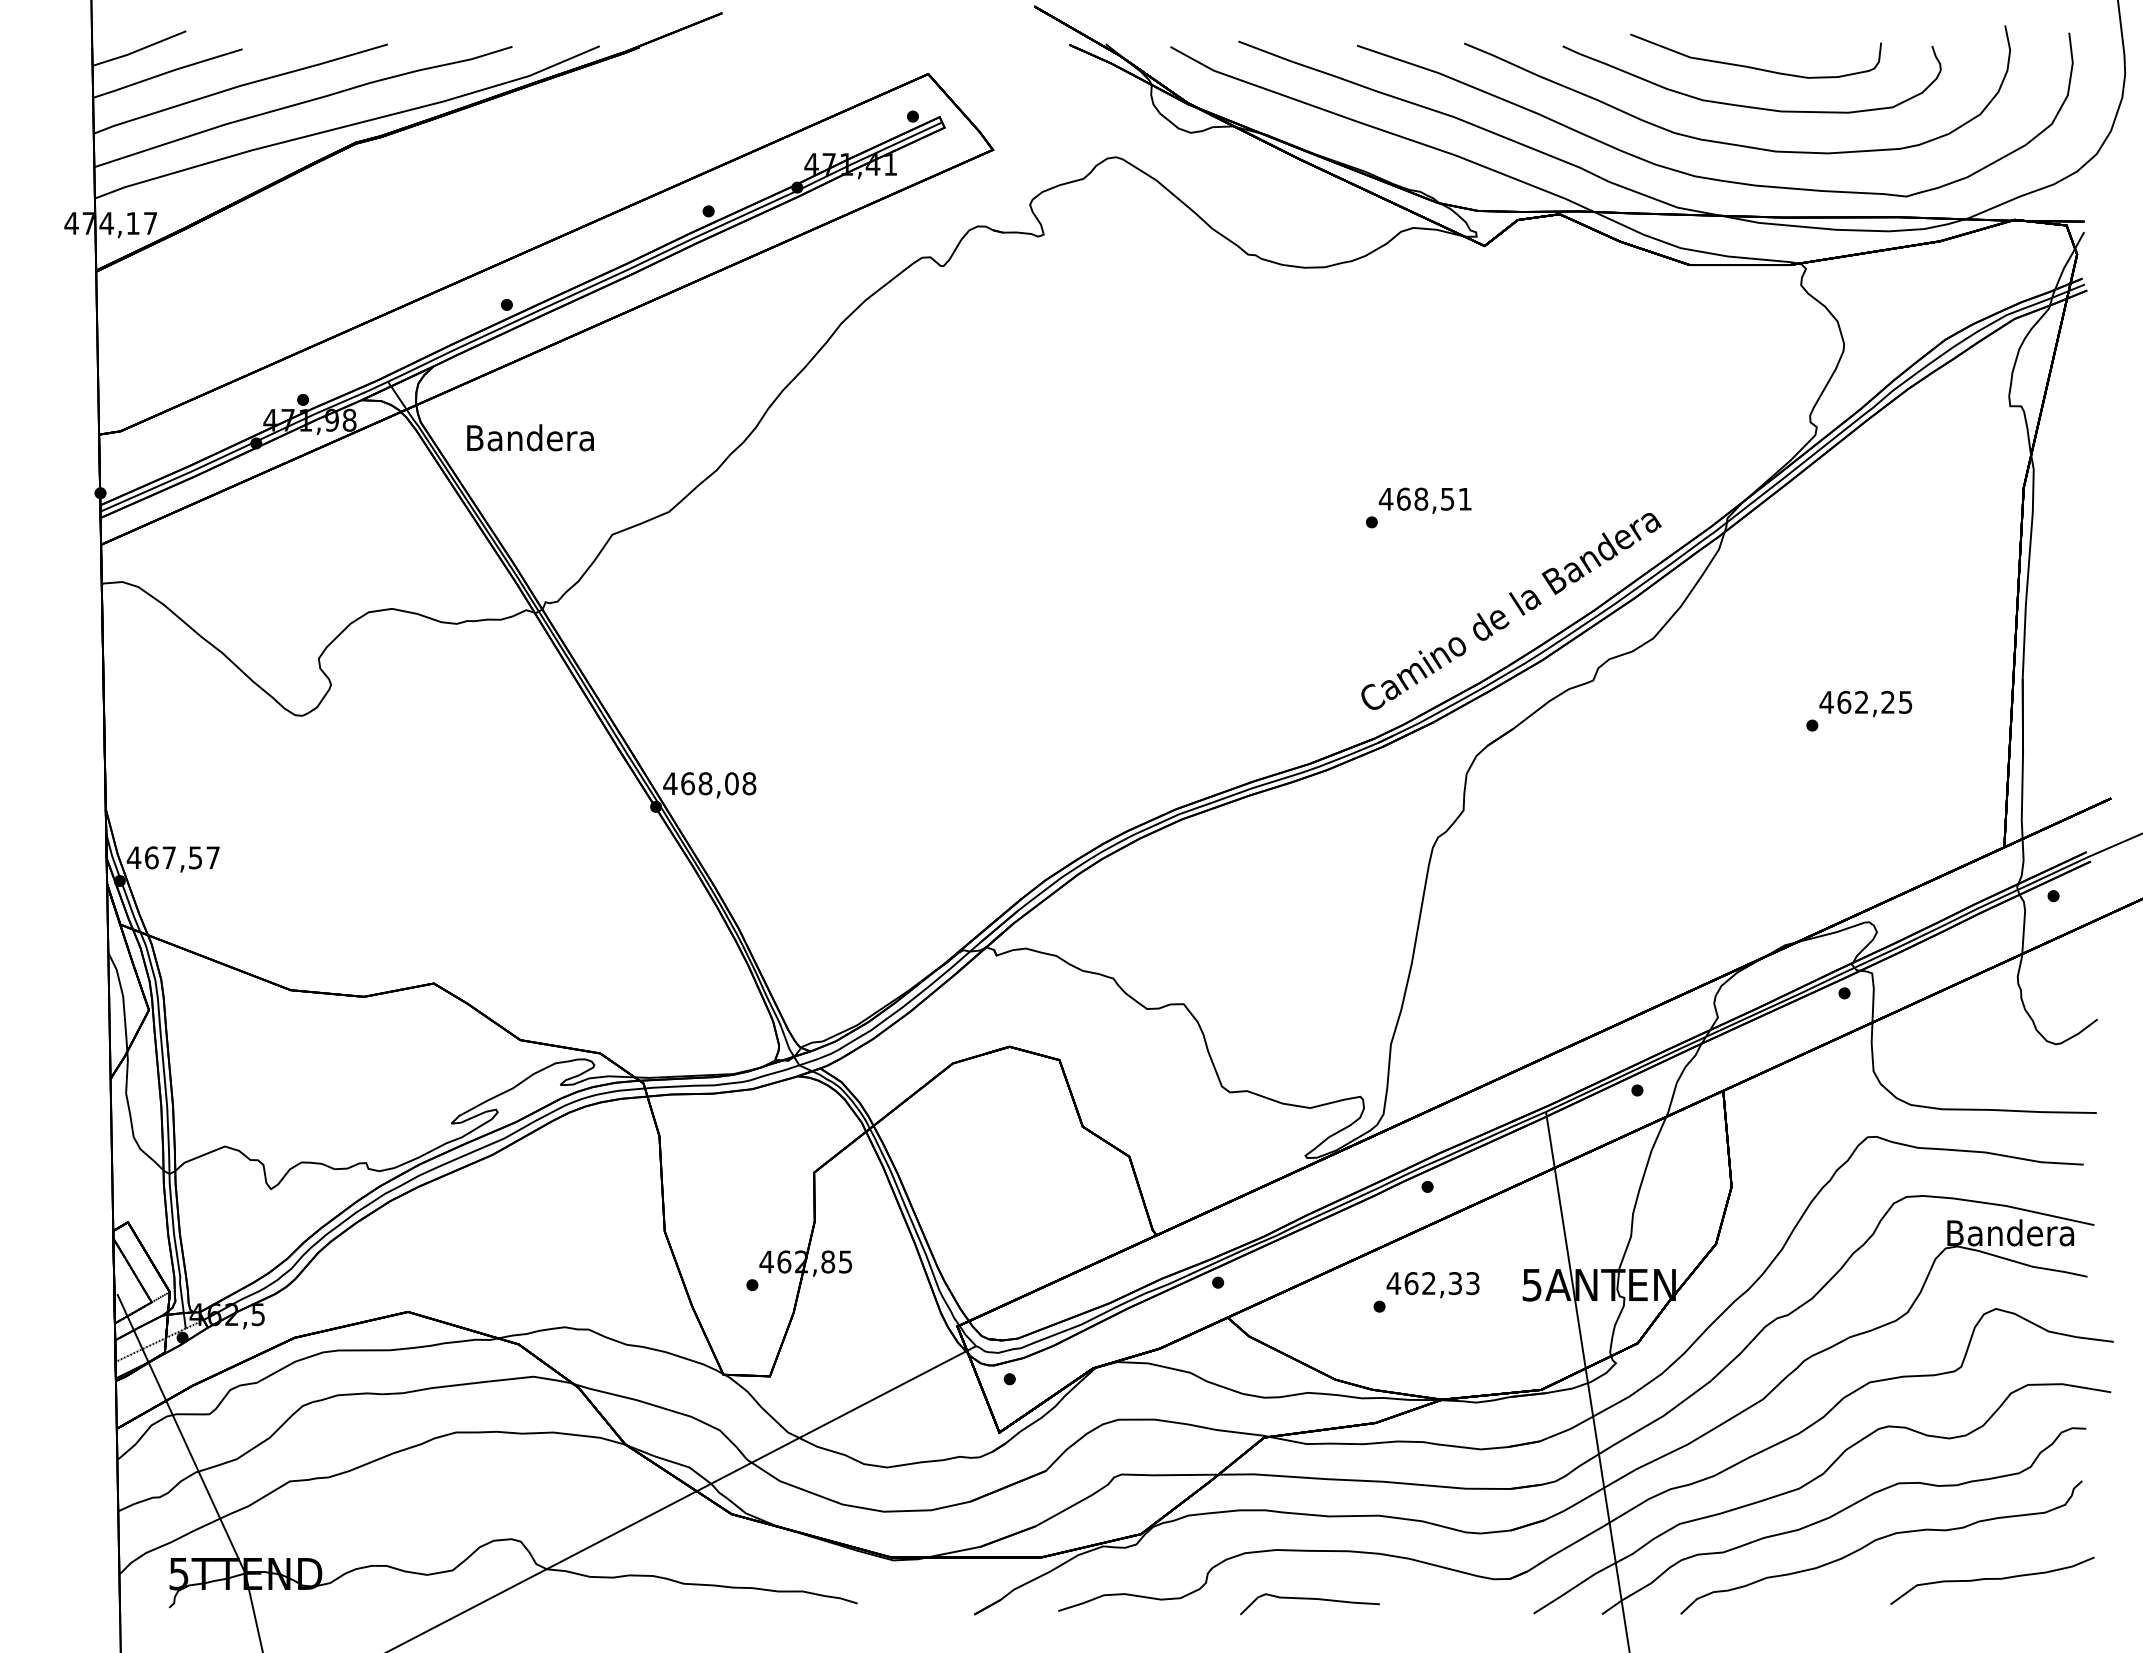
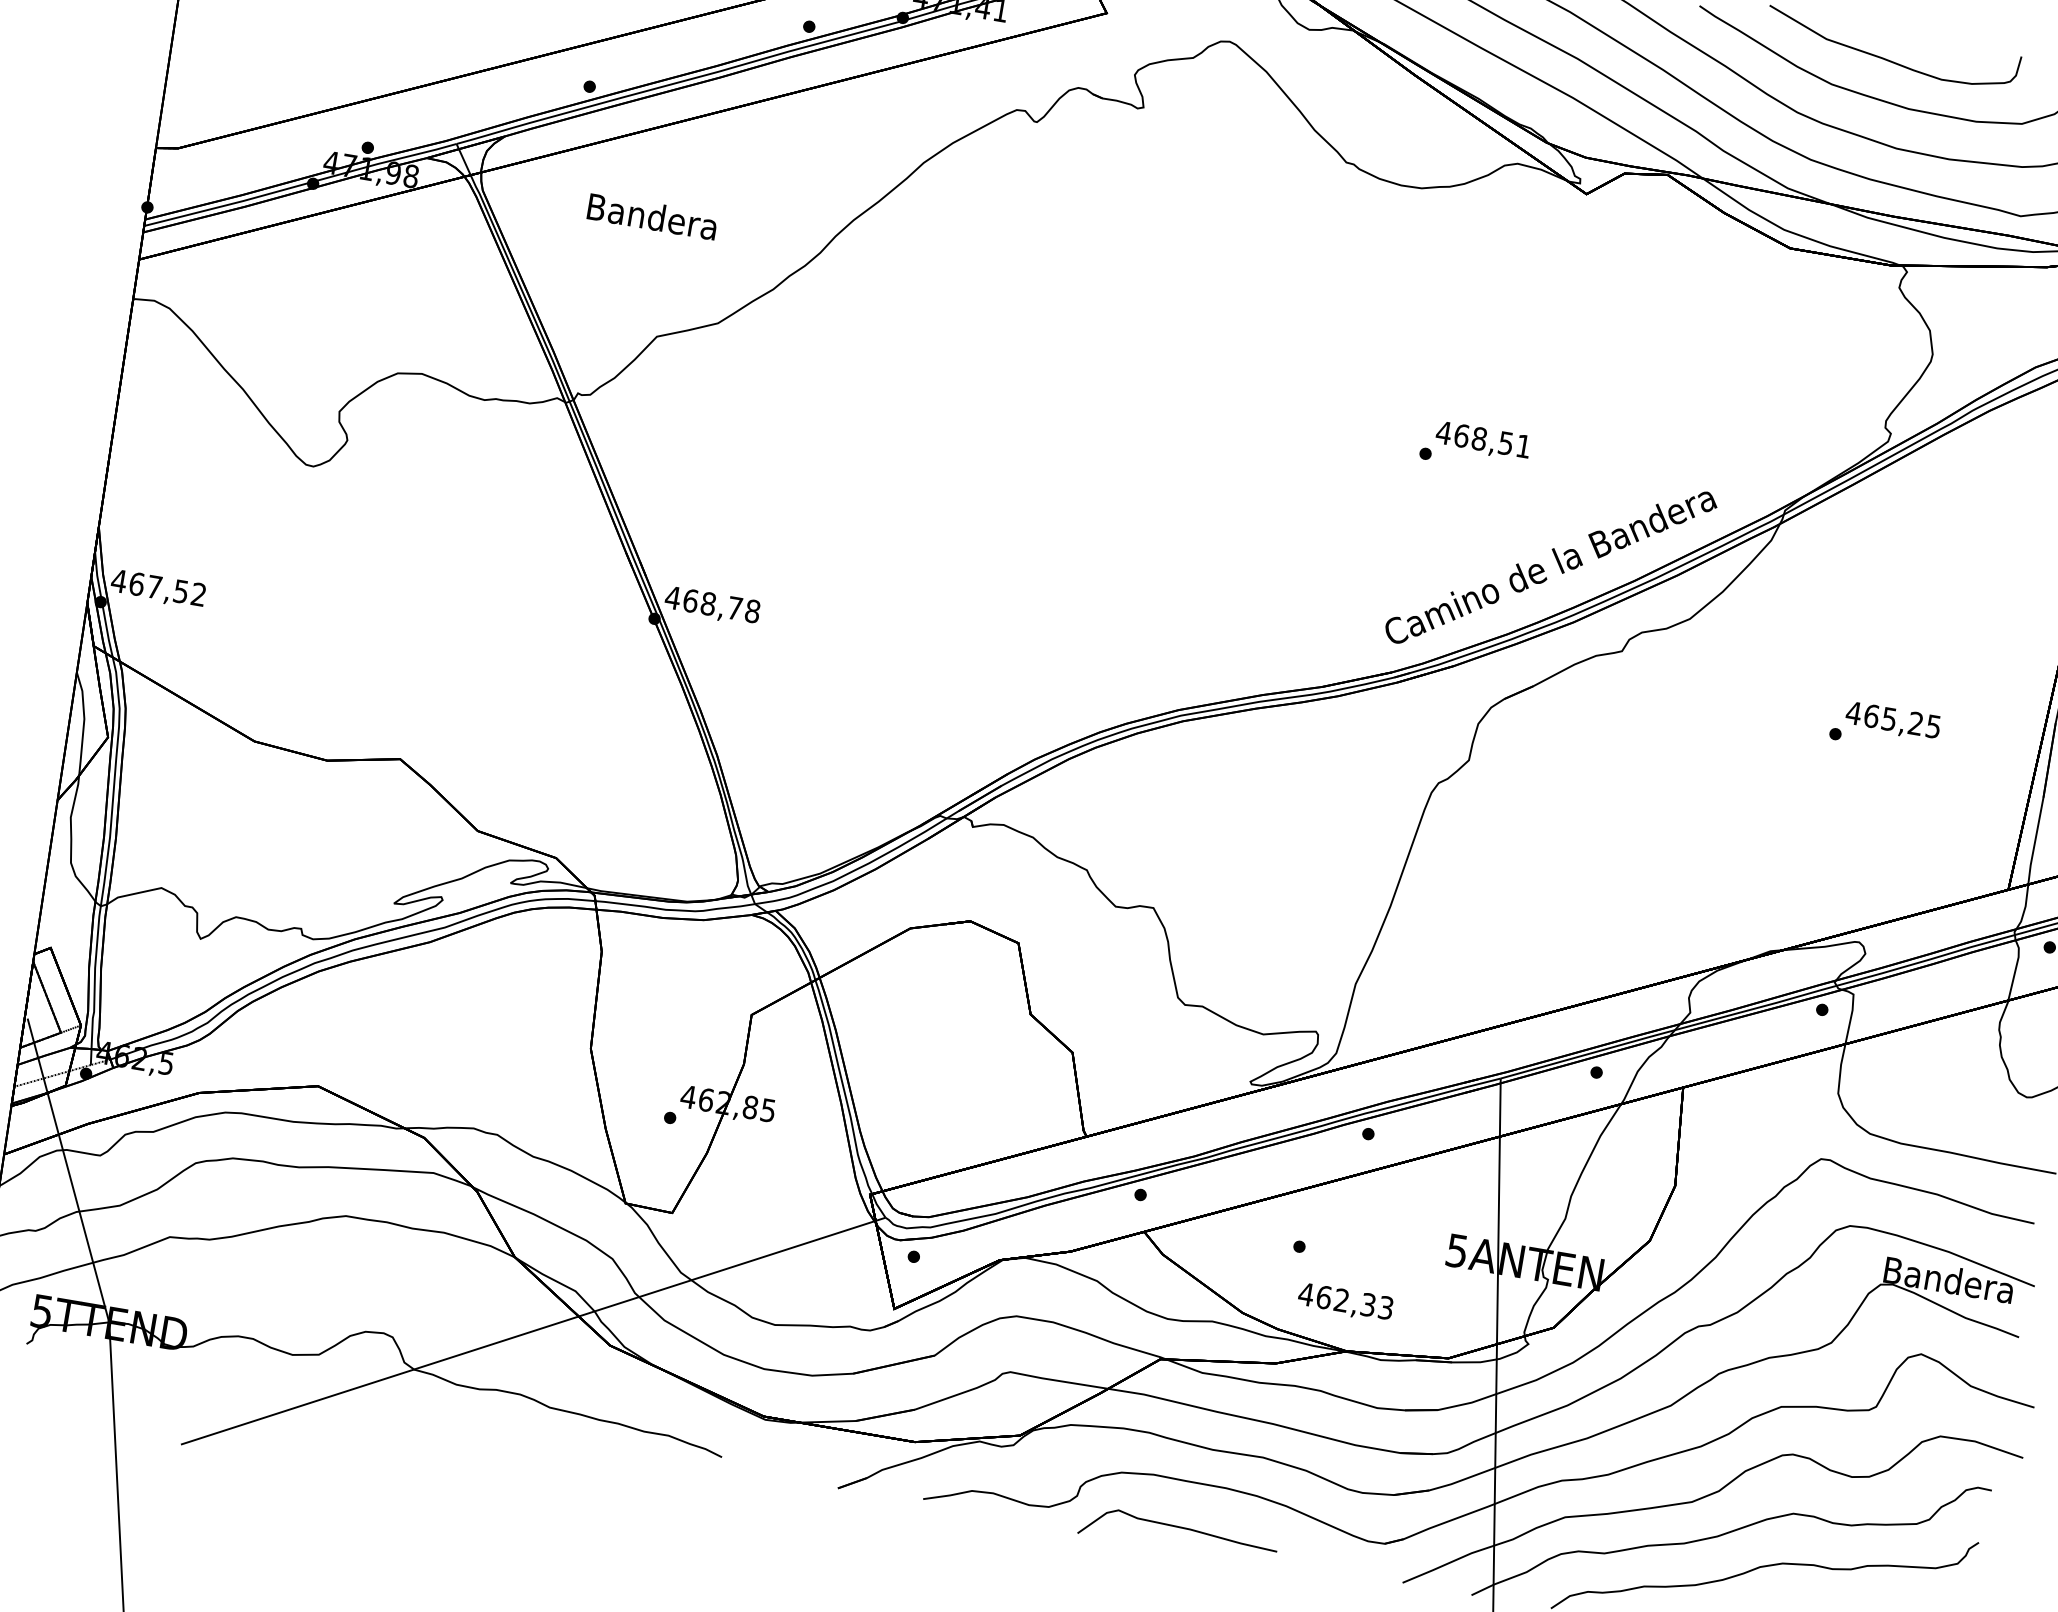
text: (530, 437) -> (652, 216), moved
text: (1861, 701) -> (1889, 718), 462,25 -> 465,25
text: (731, 783) -> (734, 608), 468,08 -> 468,78
text: (212, 857) -> (198, 594), 467,57 -> 467,52
text: (1432, 1285) -> (1344, 1303), moved
part: (1309, 1604) -> (1177, 1535), size x1.4

